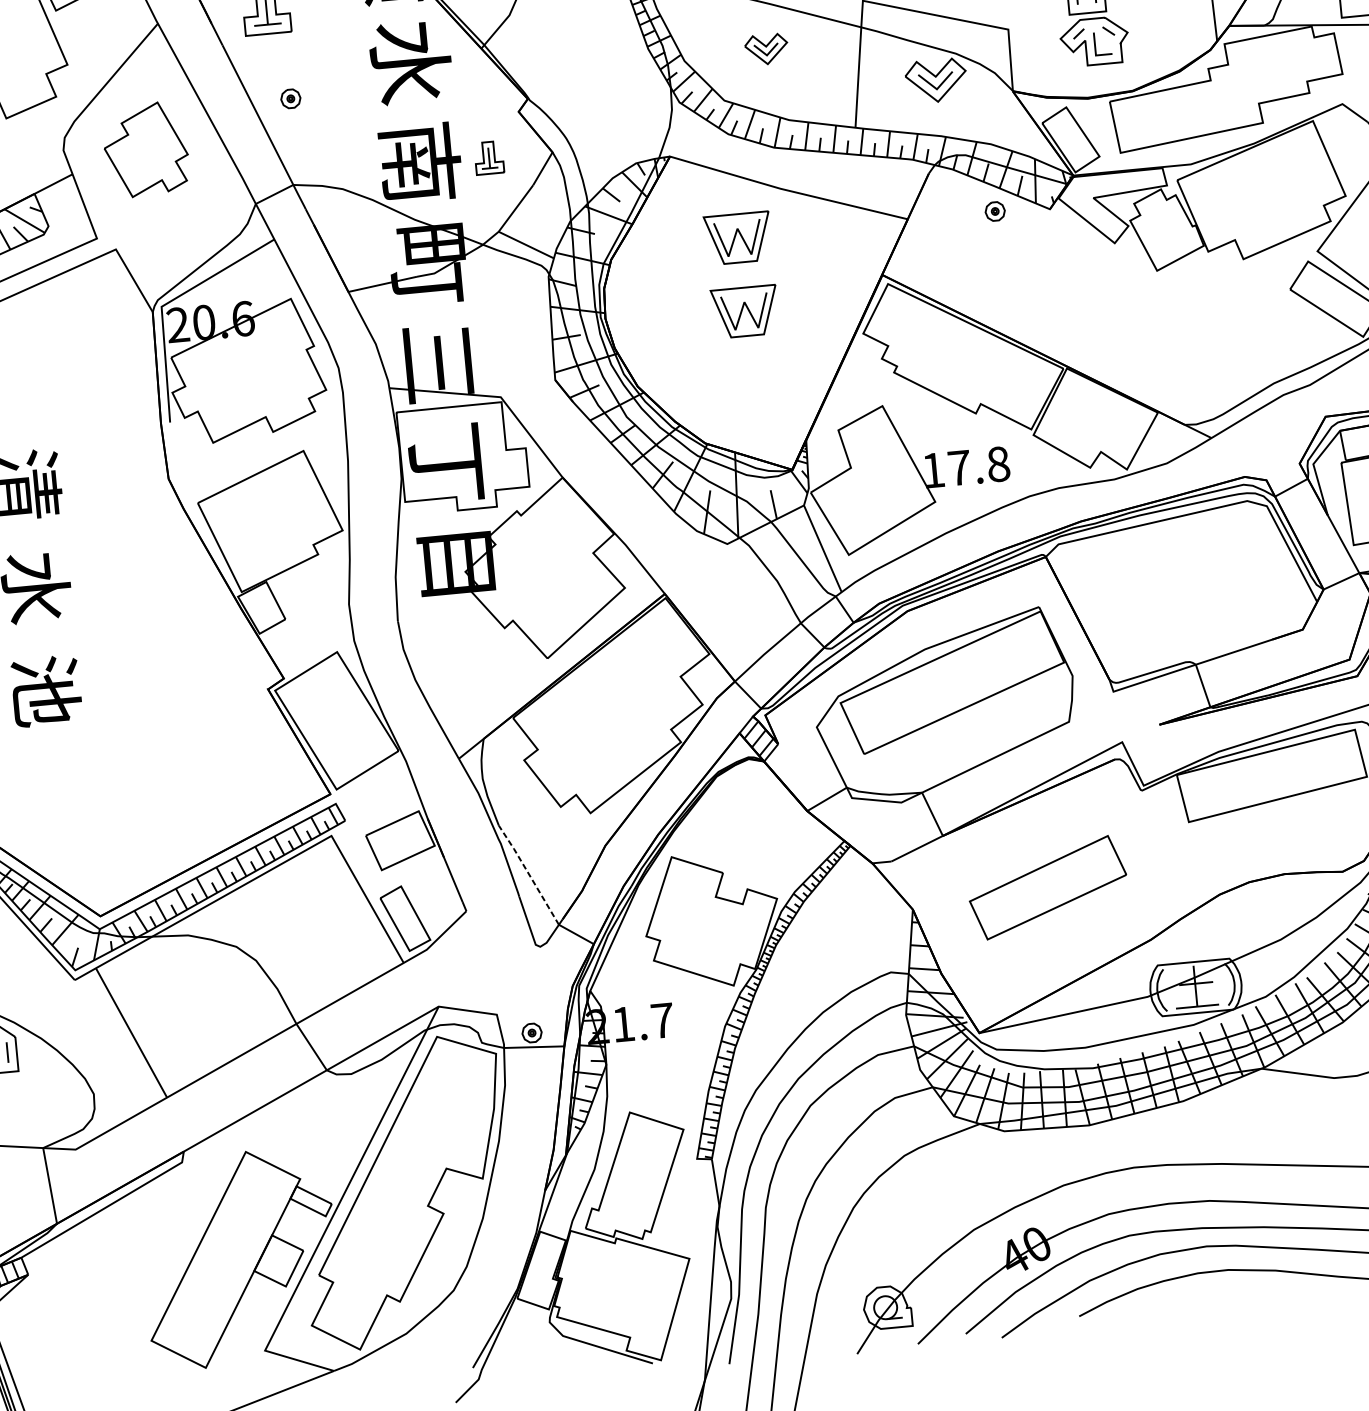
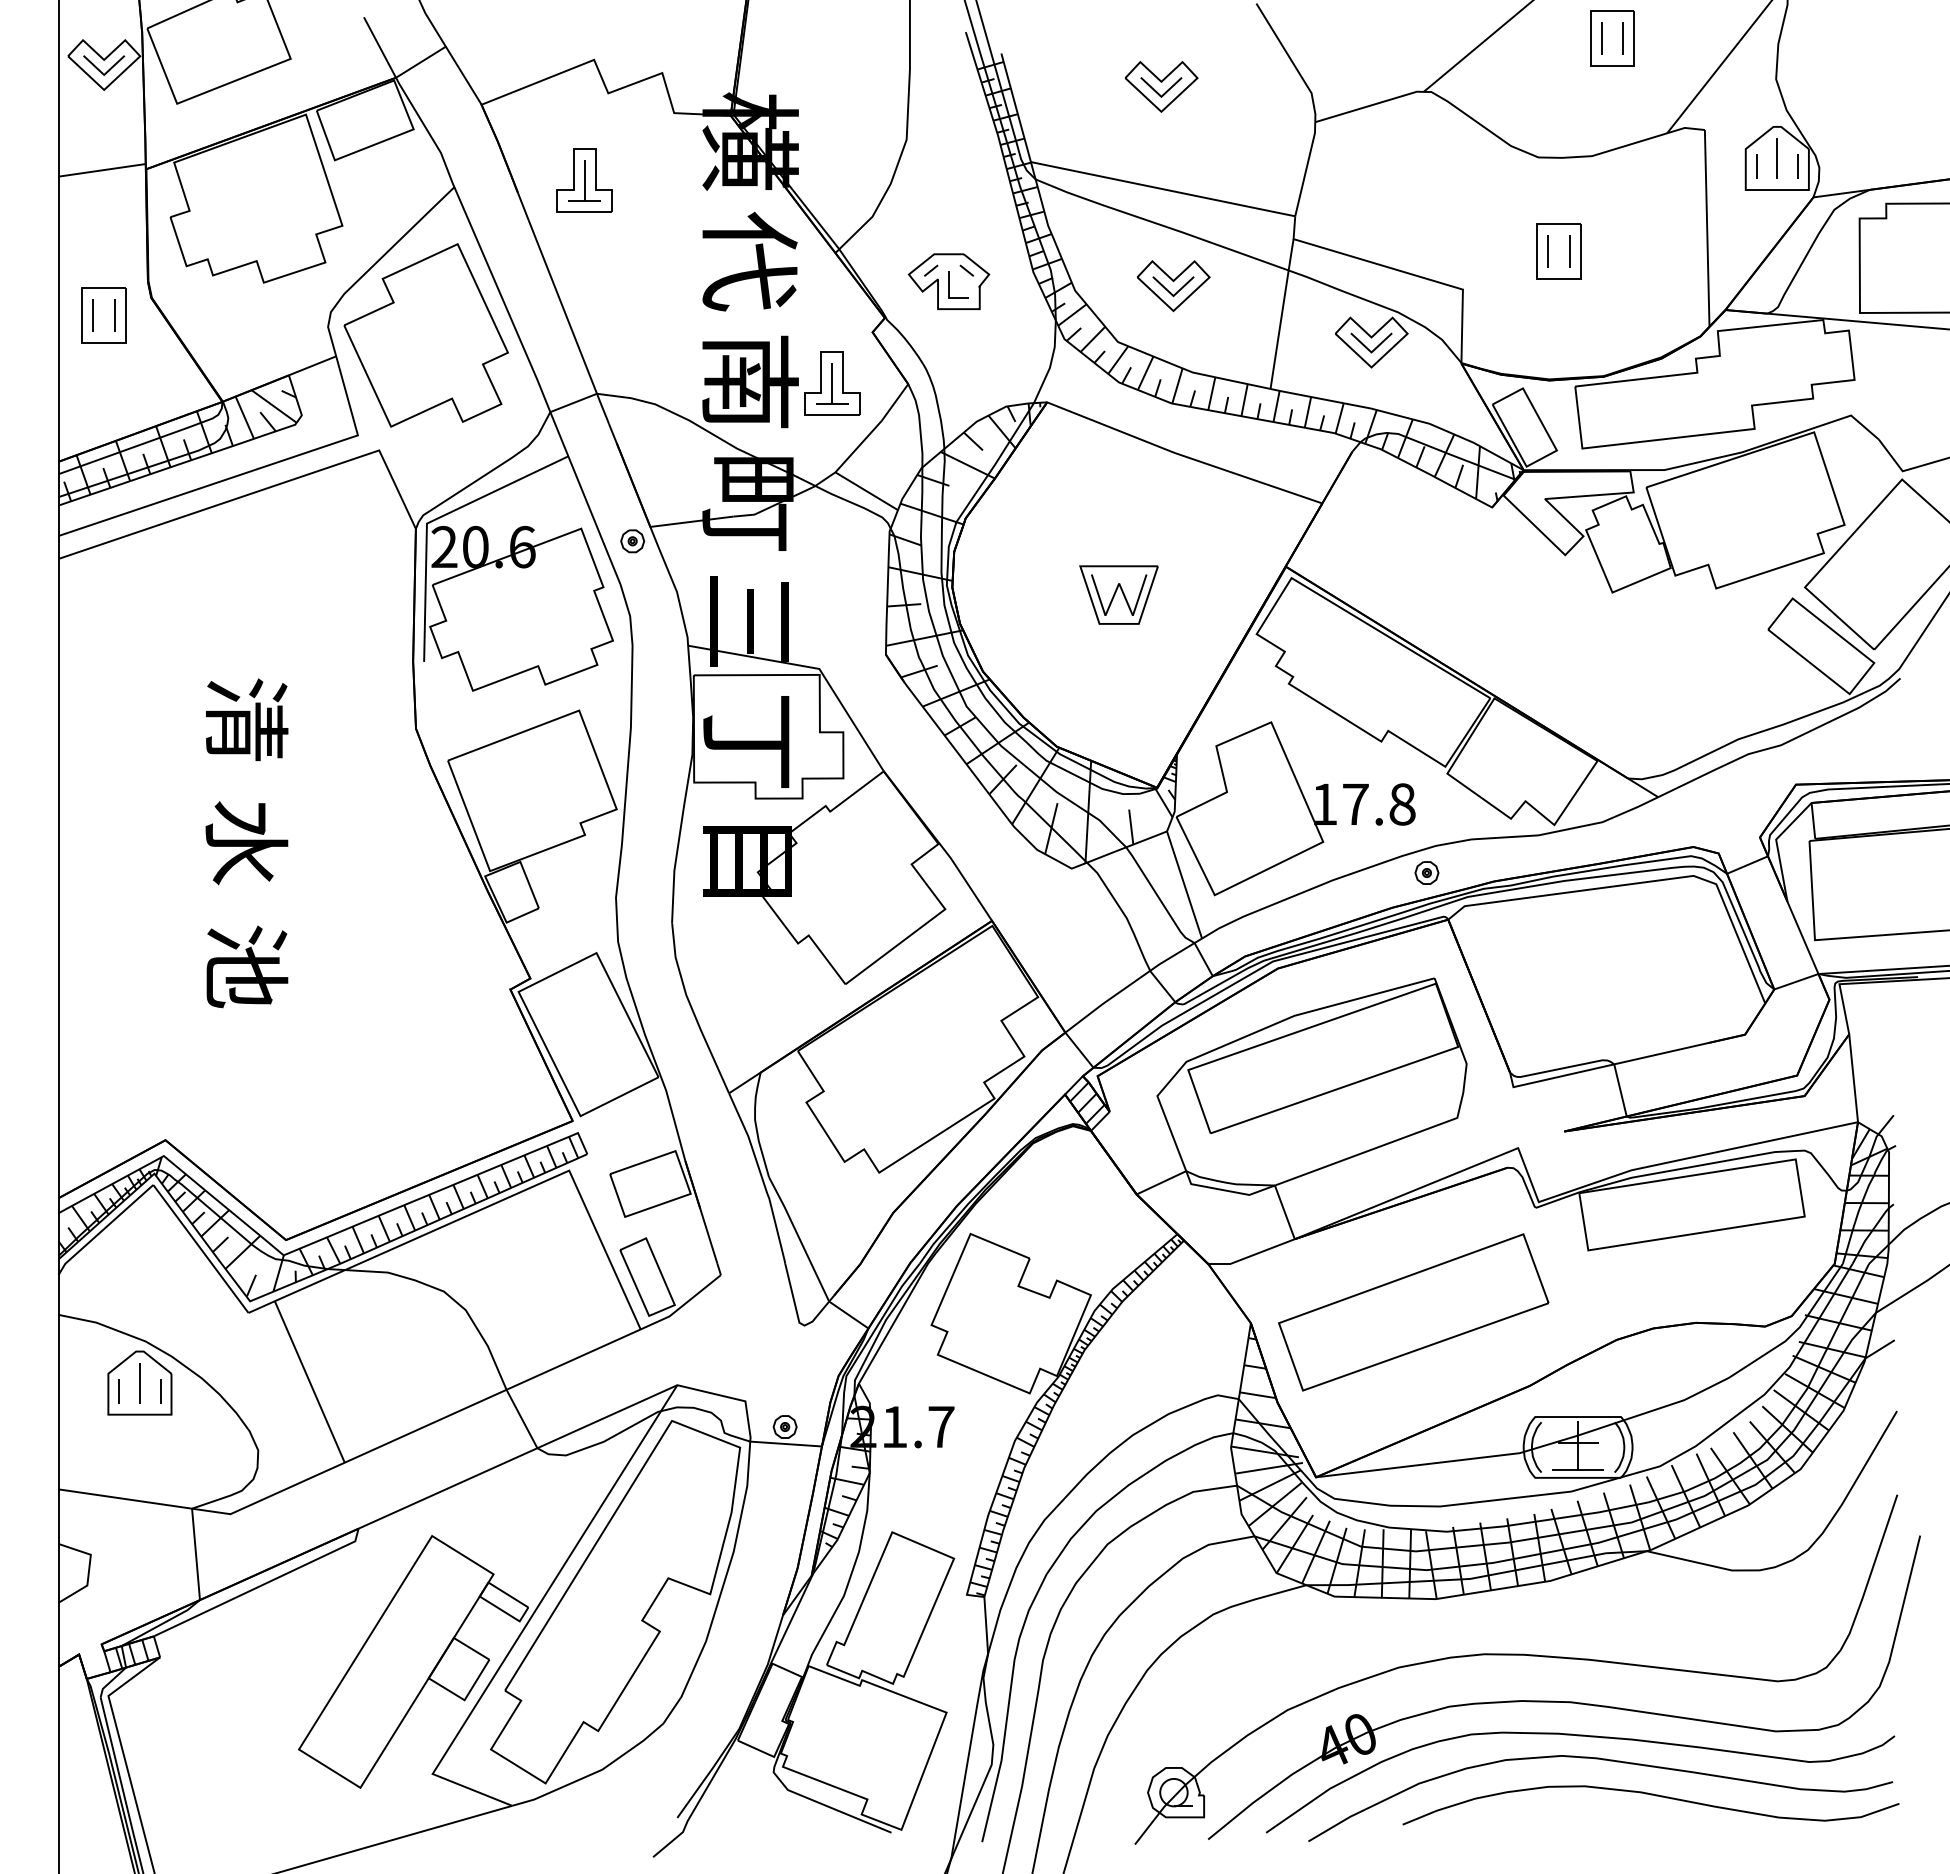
part: (1094, 41) -> (948, 281), moved
part: (766, 49) -> (1173, 286), size x1.43
text: (411, 62) -> (750, 261), 水 -> 代
part: (290, 99) -> (632, 541), moved
part: (145, 149) -> (425, 335), size x1.67
part: (489, 157) -> (832, 383), size x1.67
part: (994, 211) -> (1426, 872), moved
part: (737, 237) -> (1118, 506), removed
line: (529, 874) -> (799, 1238), dashed -> solid
part: (1047, 887) -> (1413, 1312), size x1.43

